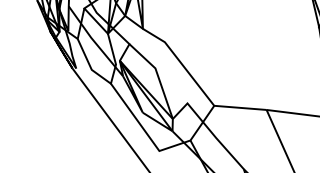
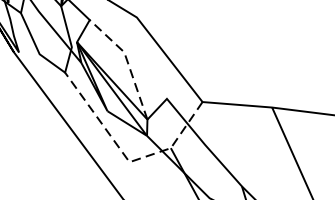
line: (158, 75) -> (128, 61), solid -> dashed
line: (157, 148) -> (127, 158), solid -> dashed

